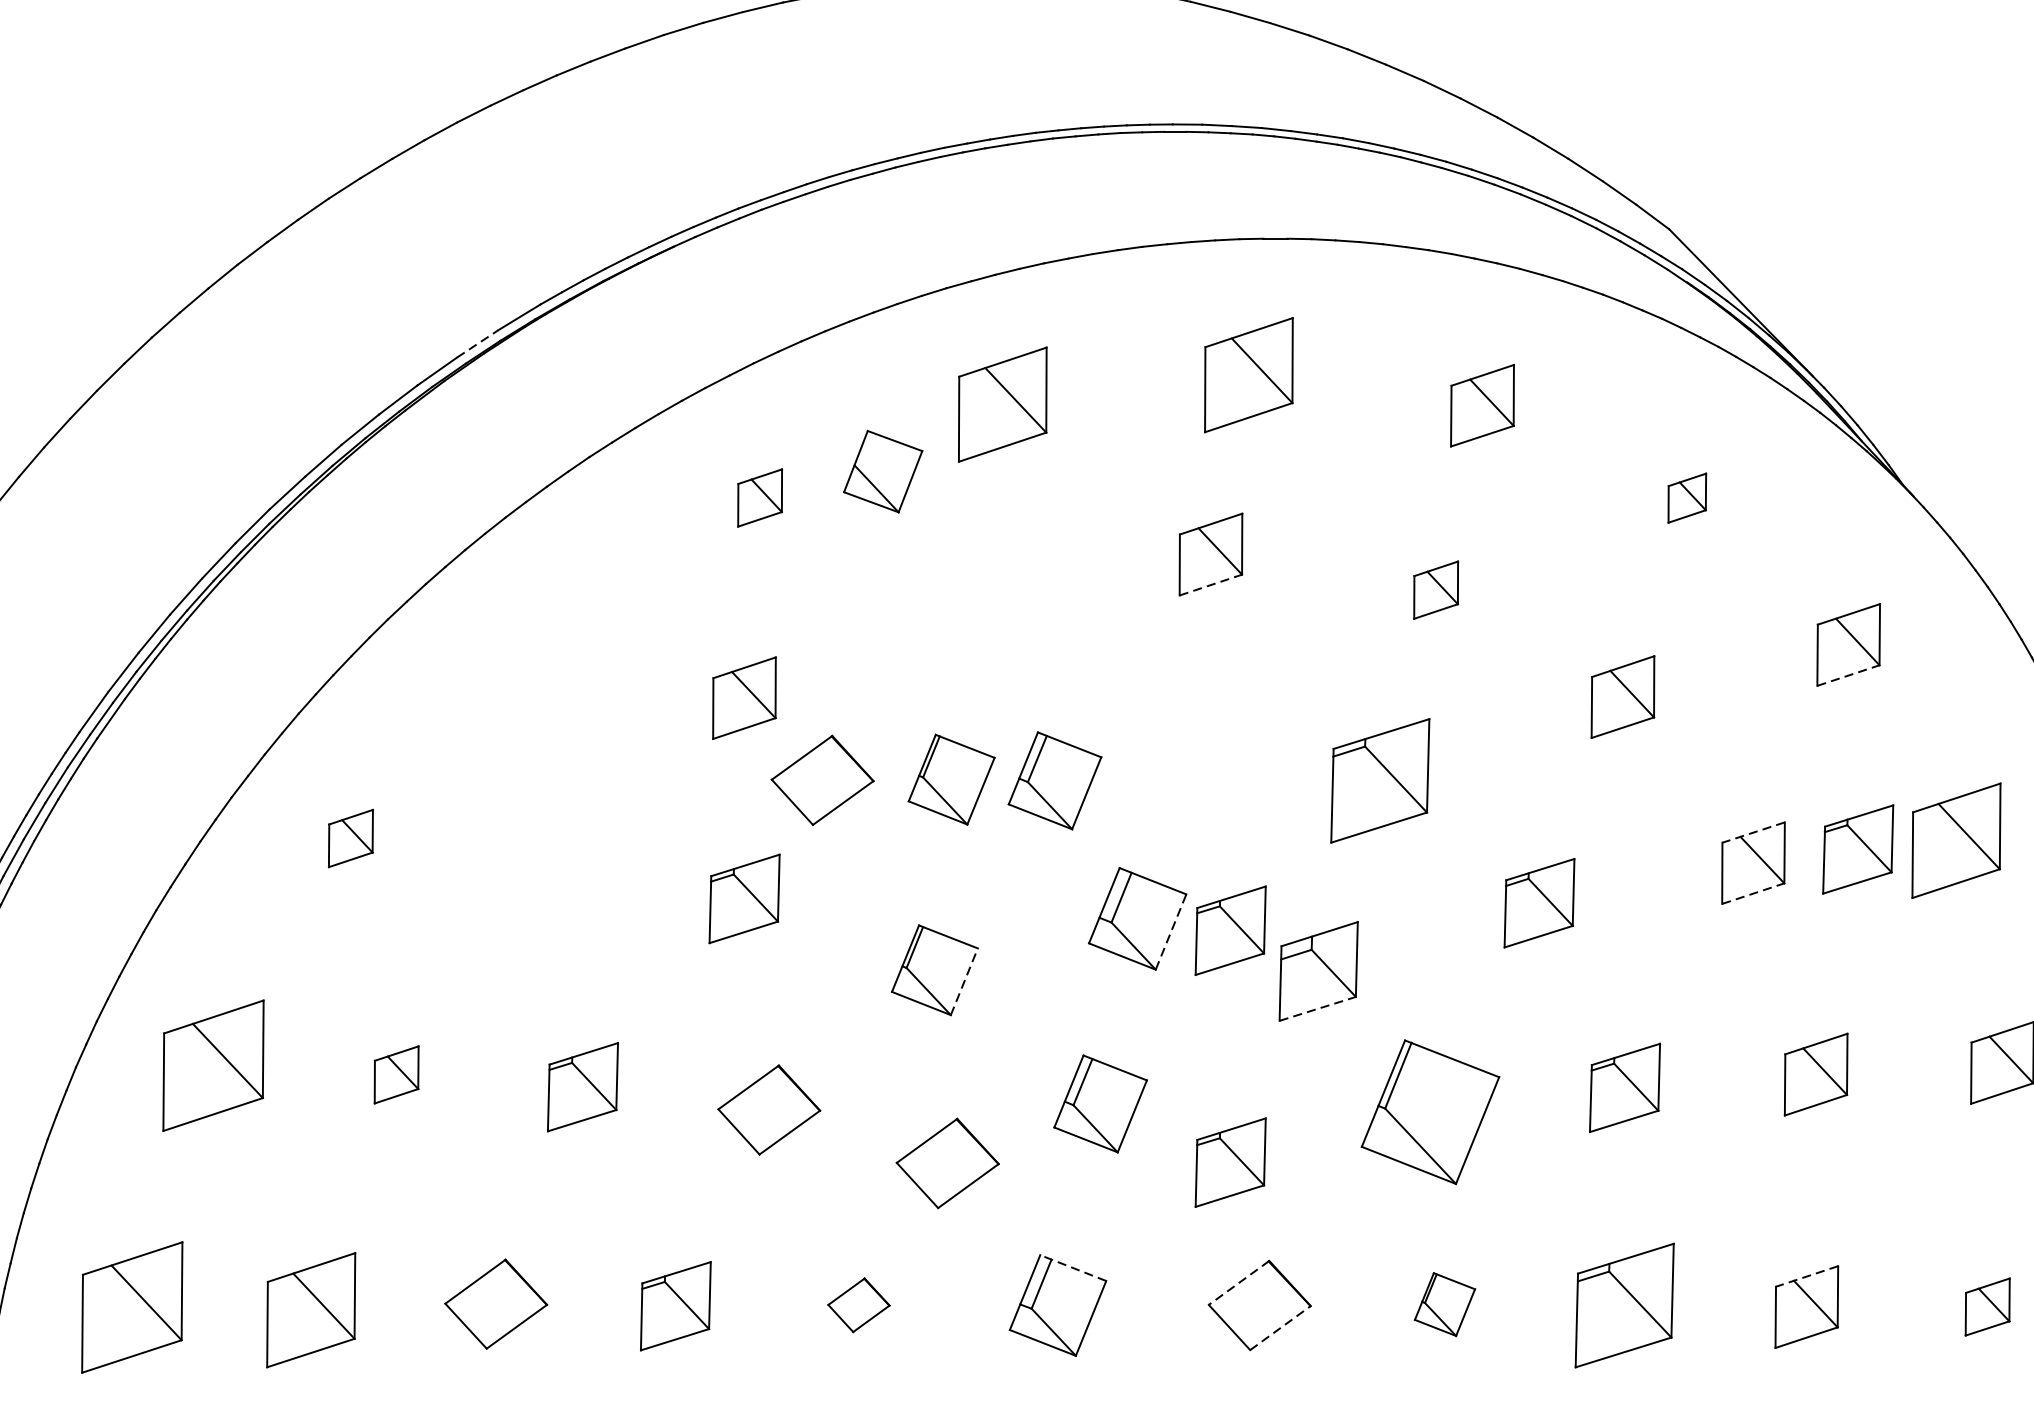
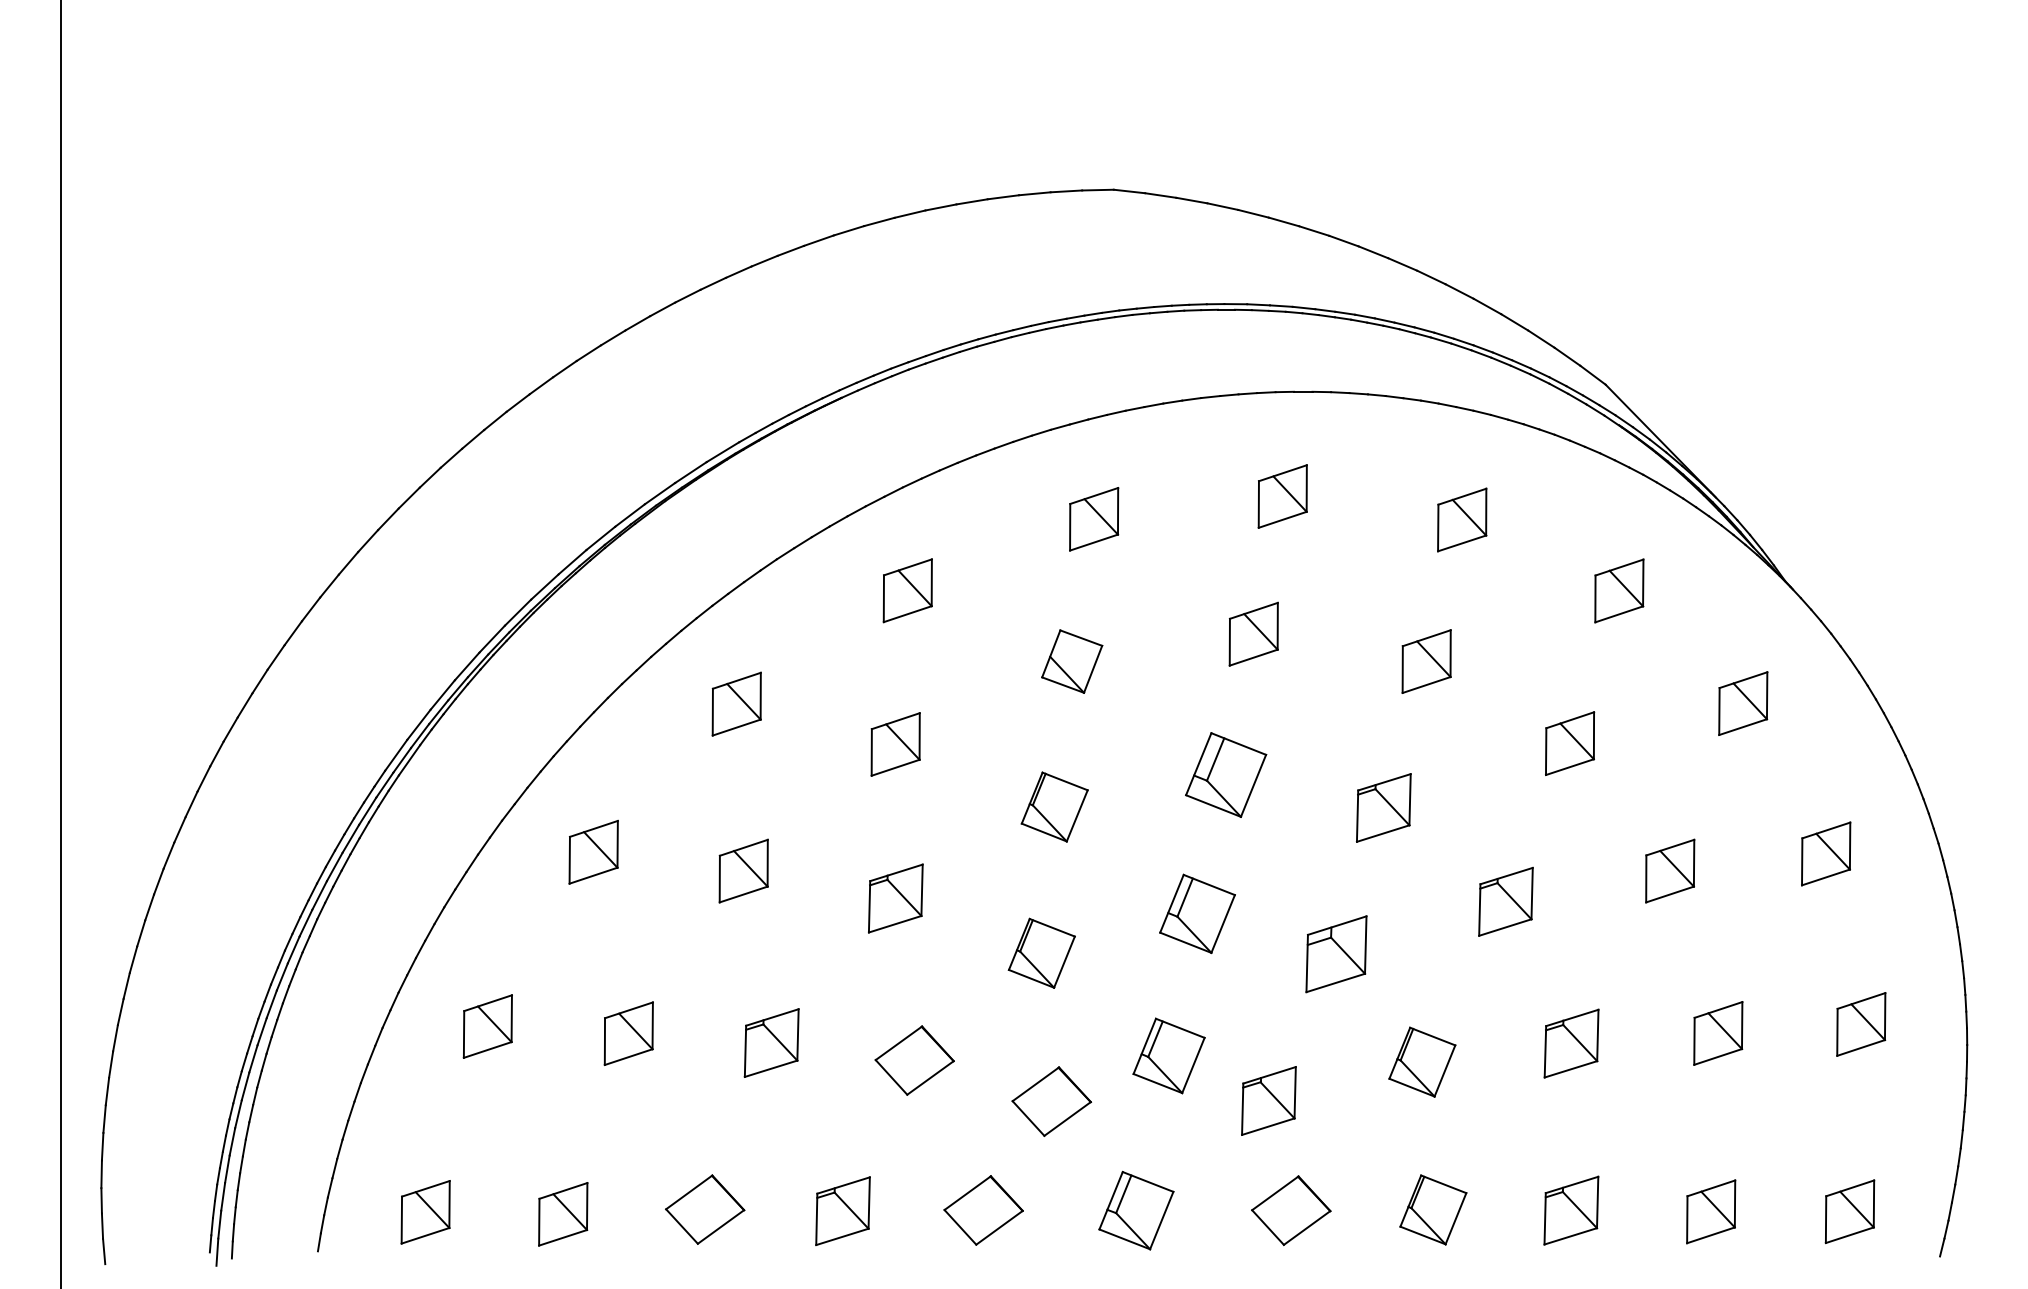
line: (477, 343) -> (690, 472), dashed -> solid
part: (1248, 375) -> (1282, 496), size x0.71
part: (1003, 405) -> (1094, 519), size x0.71
part: (883, 471) -> (1072, 661), moved
part: (759, 497) -> (907, 590), size x1.43
part: (1687, 497) -> (1619, 590), size x1.67
line: (1211, 584) -> (1254, 657), dashed -> solid
part: (1435, 590) -> (1426, 661), size x1.43
part: (537, 644) -> (736, 703), added
line: (1848, 674) -> (1743, 726), dashed -> solid
part: (1175, 737) -> (1226, 774), added
part: (822, 780) -> (955, 807), removed
part: (1054, 780) -> (1133, 807), removed
part: (1379, 780) -> (1383, 807), size x0.71
line: (1752, 832) -> (1669, 847), dashed -> solid
part: (350, 837) -> (593, 851), size x1.43
part: (1957, 840) -> (1826, 853), size x0.71
part: (1858, 849) -> (1750, 860), removed
part: (546, 862) -> (743, 870), added
line: (1753, 893) -> (1670, 894), dashed -> solid
part: (1230, 930) -> (1268, 922), removed
line: (1171, 931) -> (1223, 923), dashed -> solid
line: (964, 982) -> (1064, 962), dashed -> solid
line: (1317, 1008) -> (1335, 982), dashed -> solid
part: (212, 1065) -> (487, 1026), size x0.62
part: (396, 1074) -> (628, 1033), size x1.43
part: (1430, 1111) -> (1422, 1061), size x0.62
line: (1072, 1267) -> (1147, 1181), dashed -> solid
line: (1805, 1276) -> (1710, 1188), dashed -> solid
line: (1239, 1283) -> (1275, 1193), dashed -> solid
part: (1445, 1304) -> (1433, 1209), size x1.43
part: (858, 1305) -> (983, 1210), size x1.67
part: (1624, 1305) -> (1571, 1210), size x0.71
part: (1987, 1306) -> (1849, 1211), size x1.43
part: (131, 1307) -> (425, 1212), size x0.62
part: (311, 1310) -> (563, 1214), size x0.71
line: (1280, 1328) -> (1307, 1228), dashed -> solid

